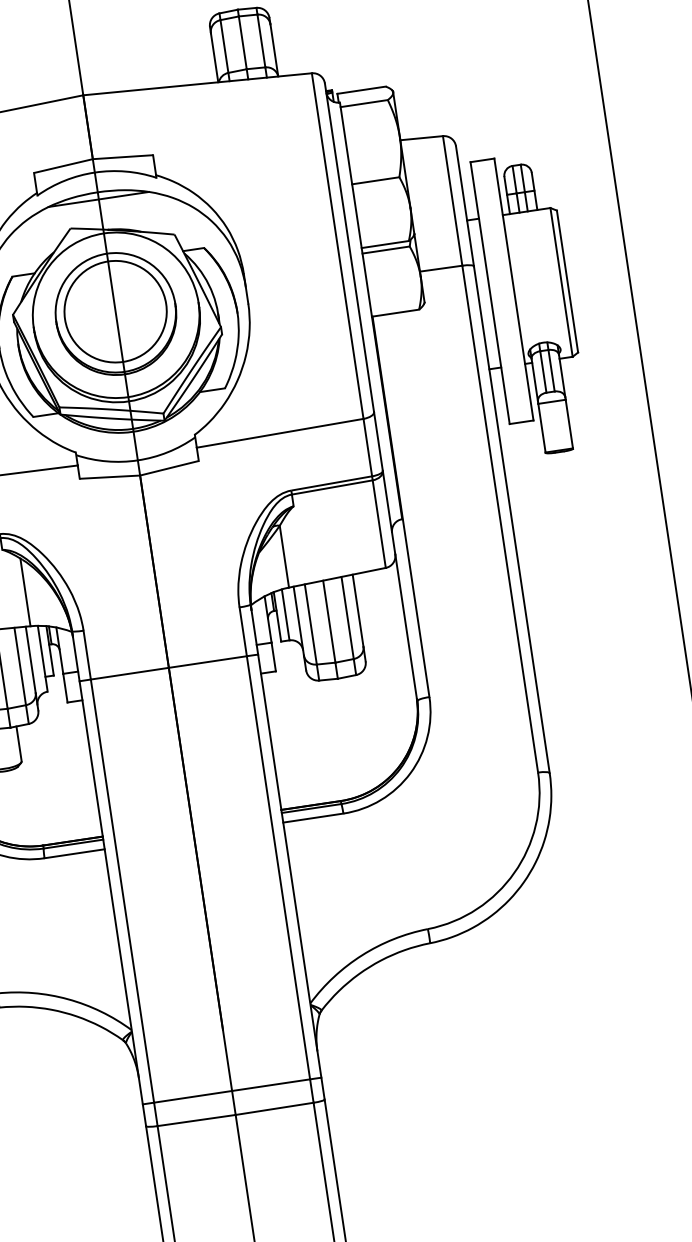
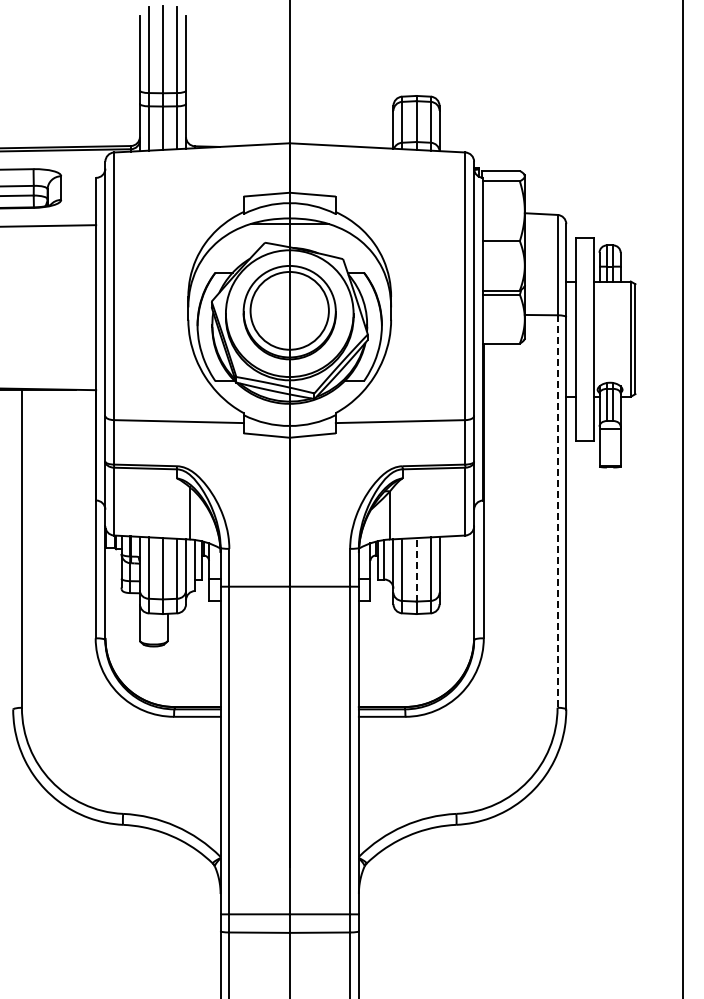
line: (500, 520) -> (557, 512), solid -> dashed
line: (329, 621) -> (416, 569), solid -> dashed

